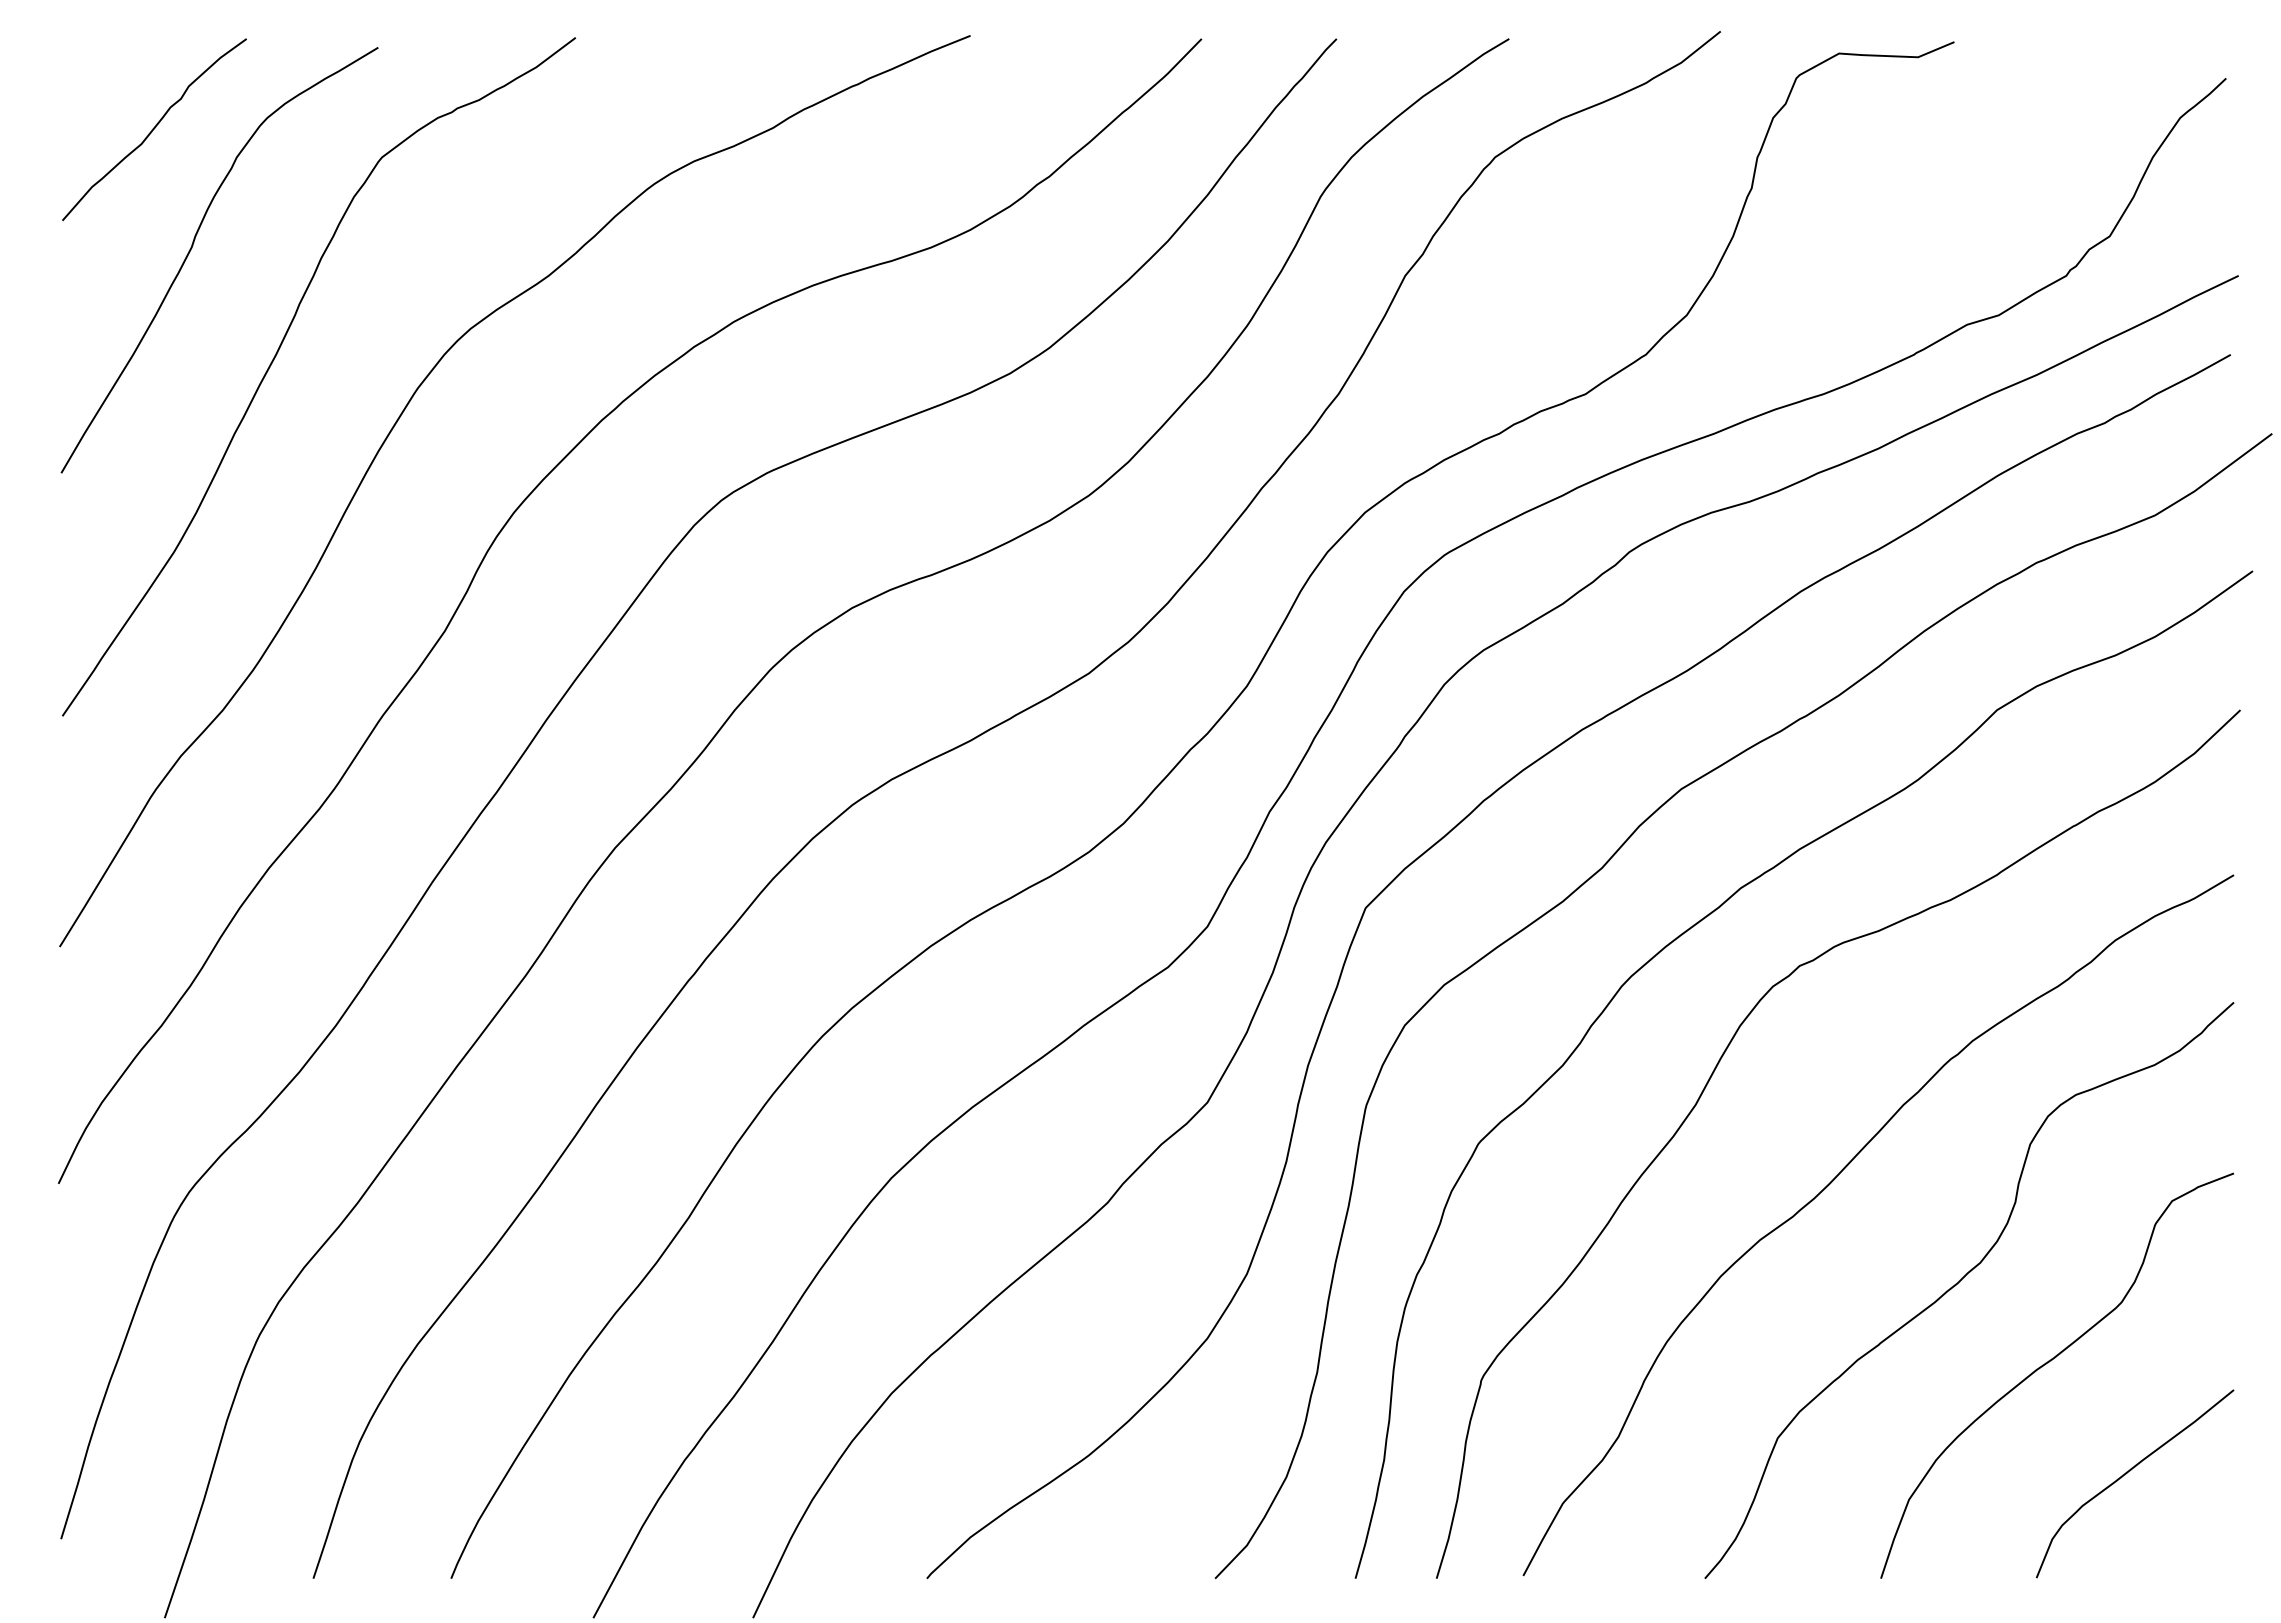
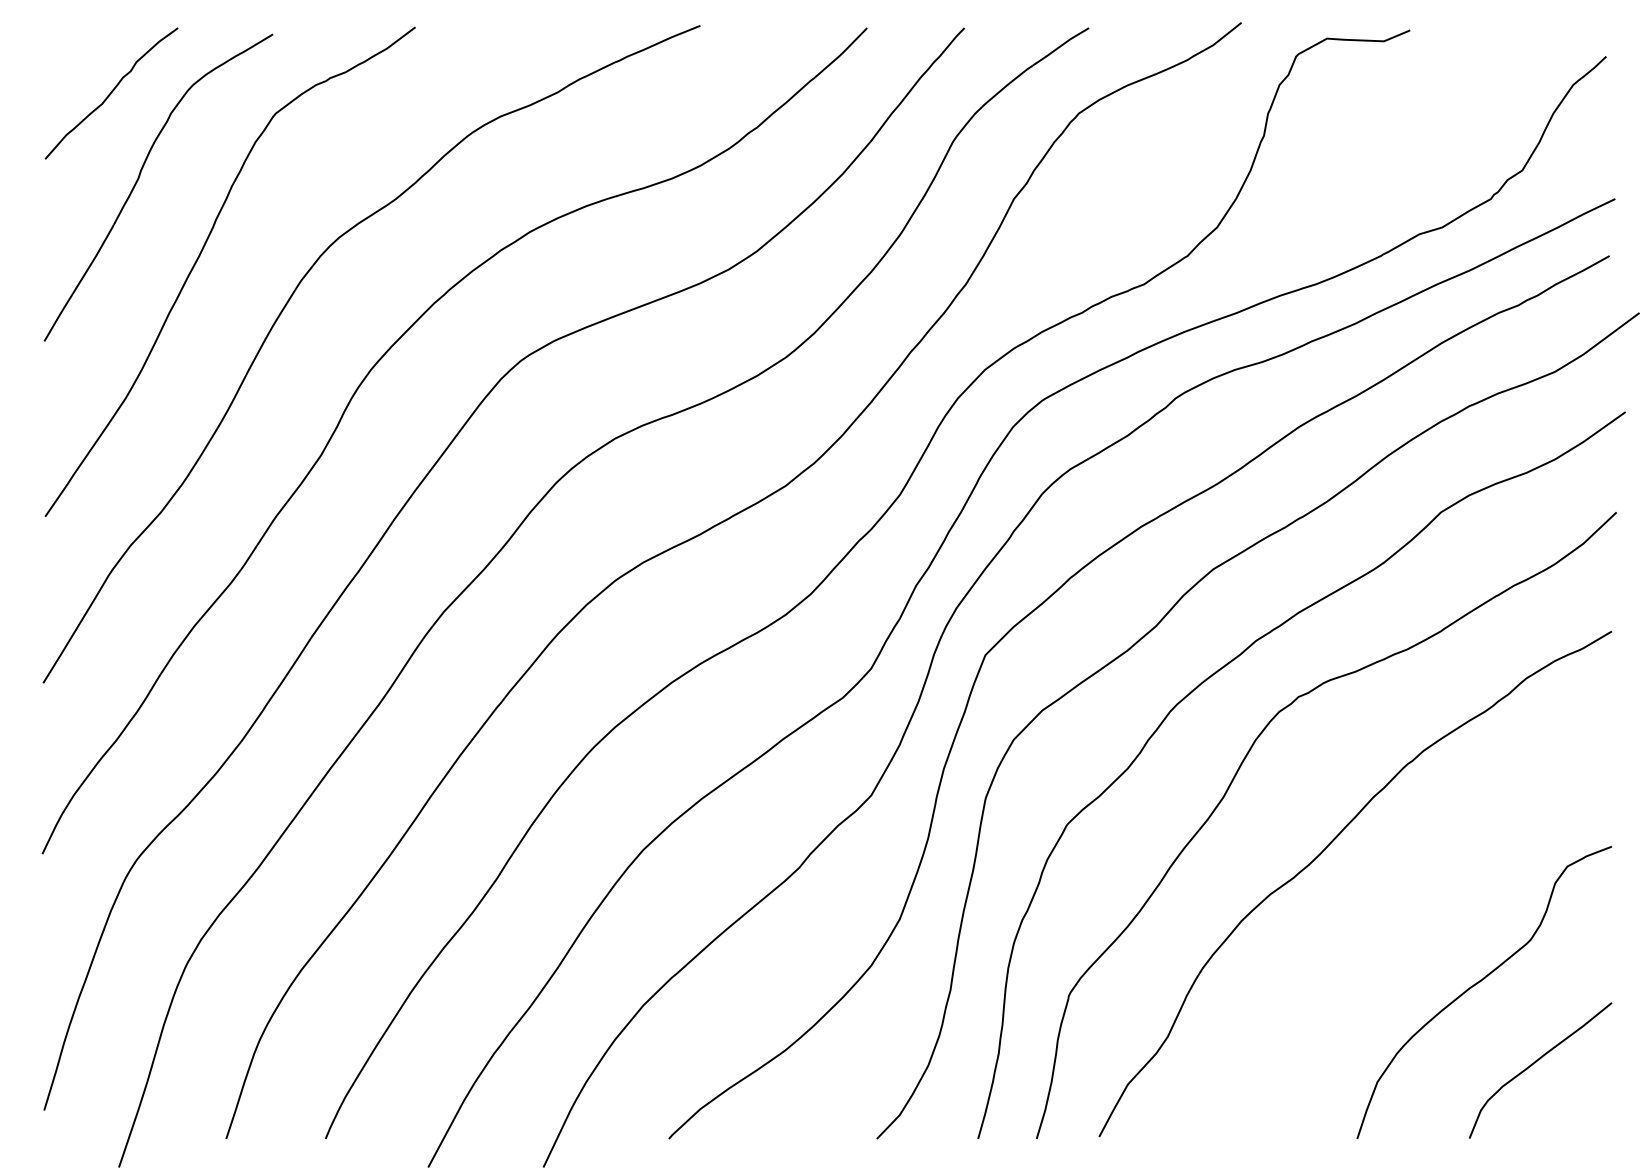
curve: (1960, 1281) -> (1414, 924), removed

